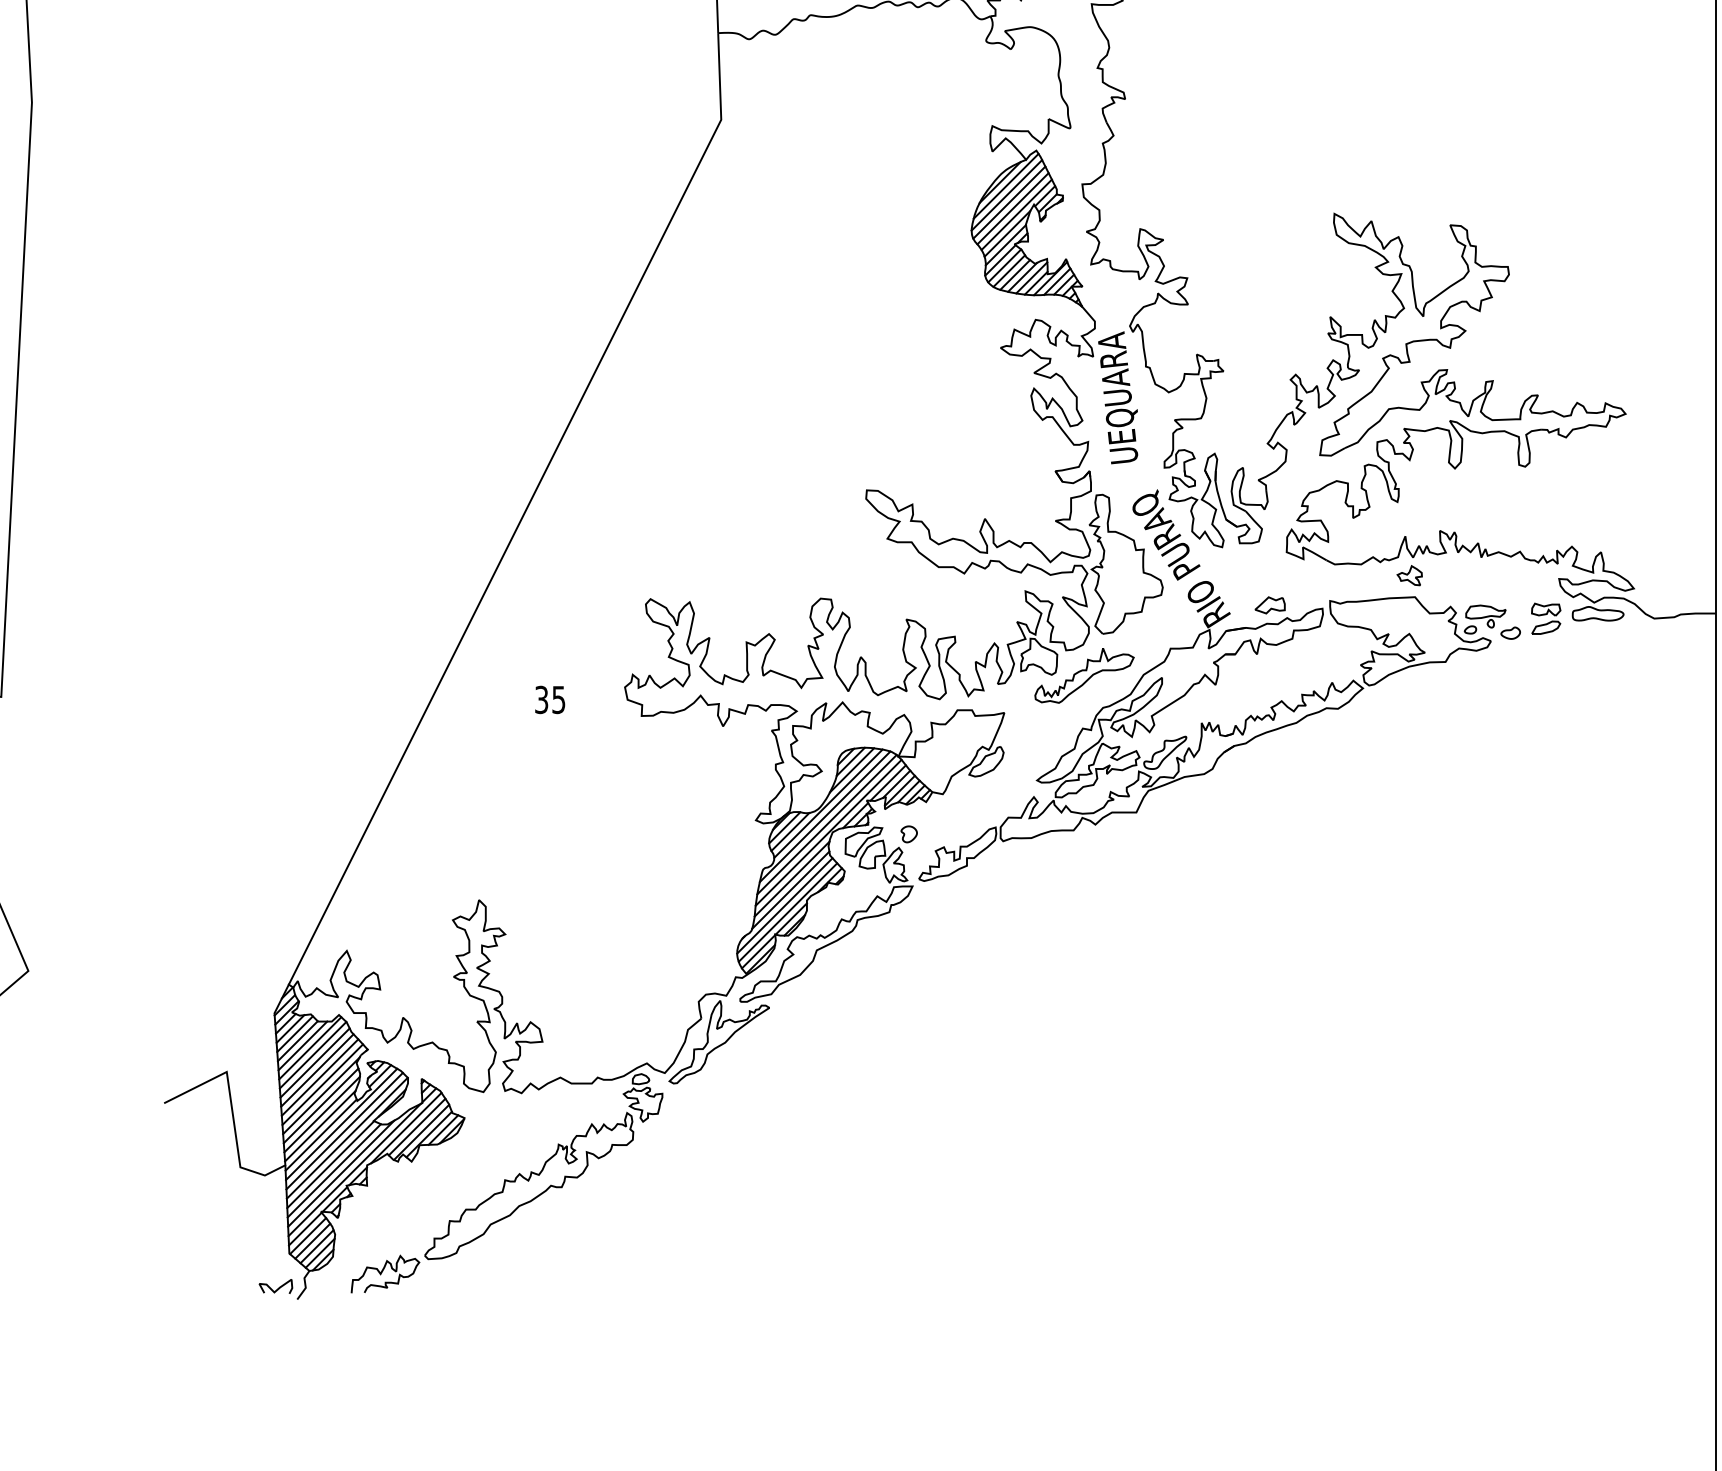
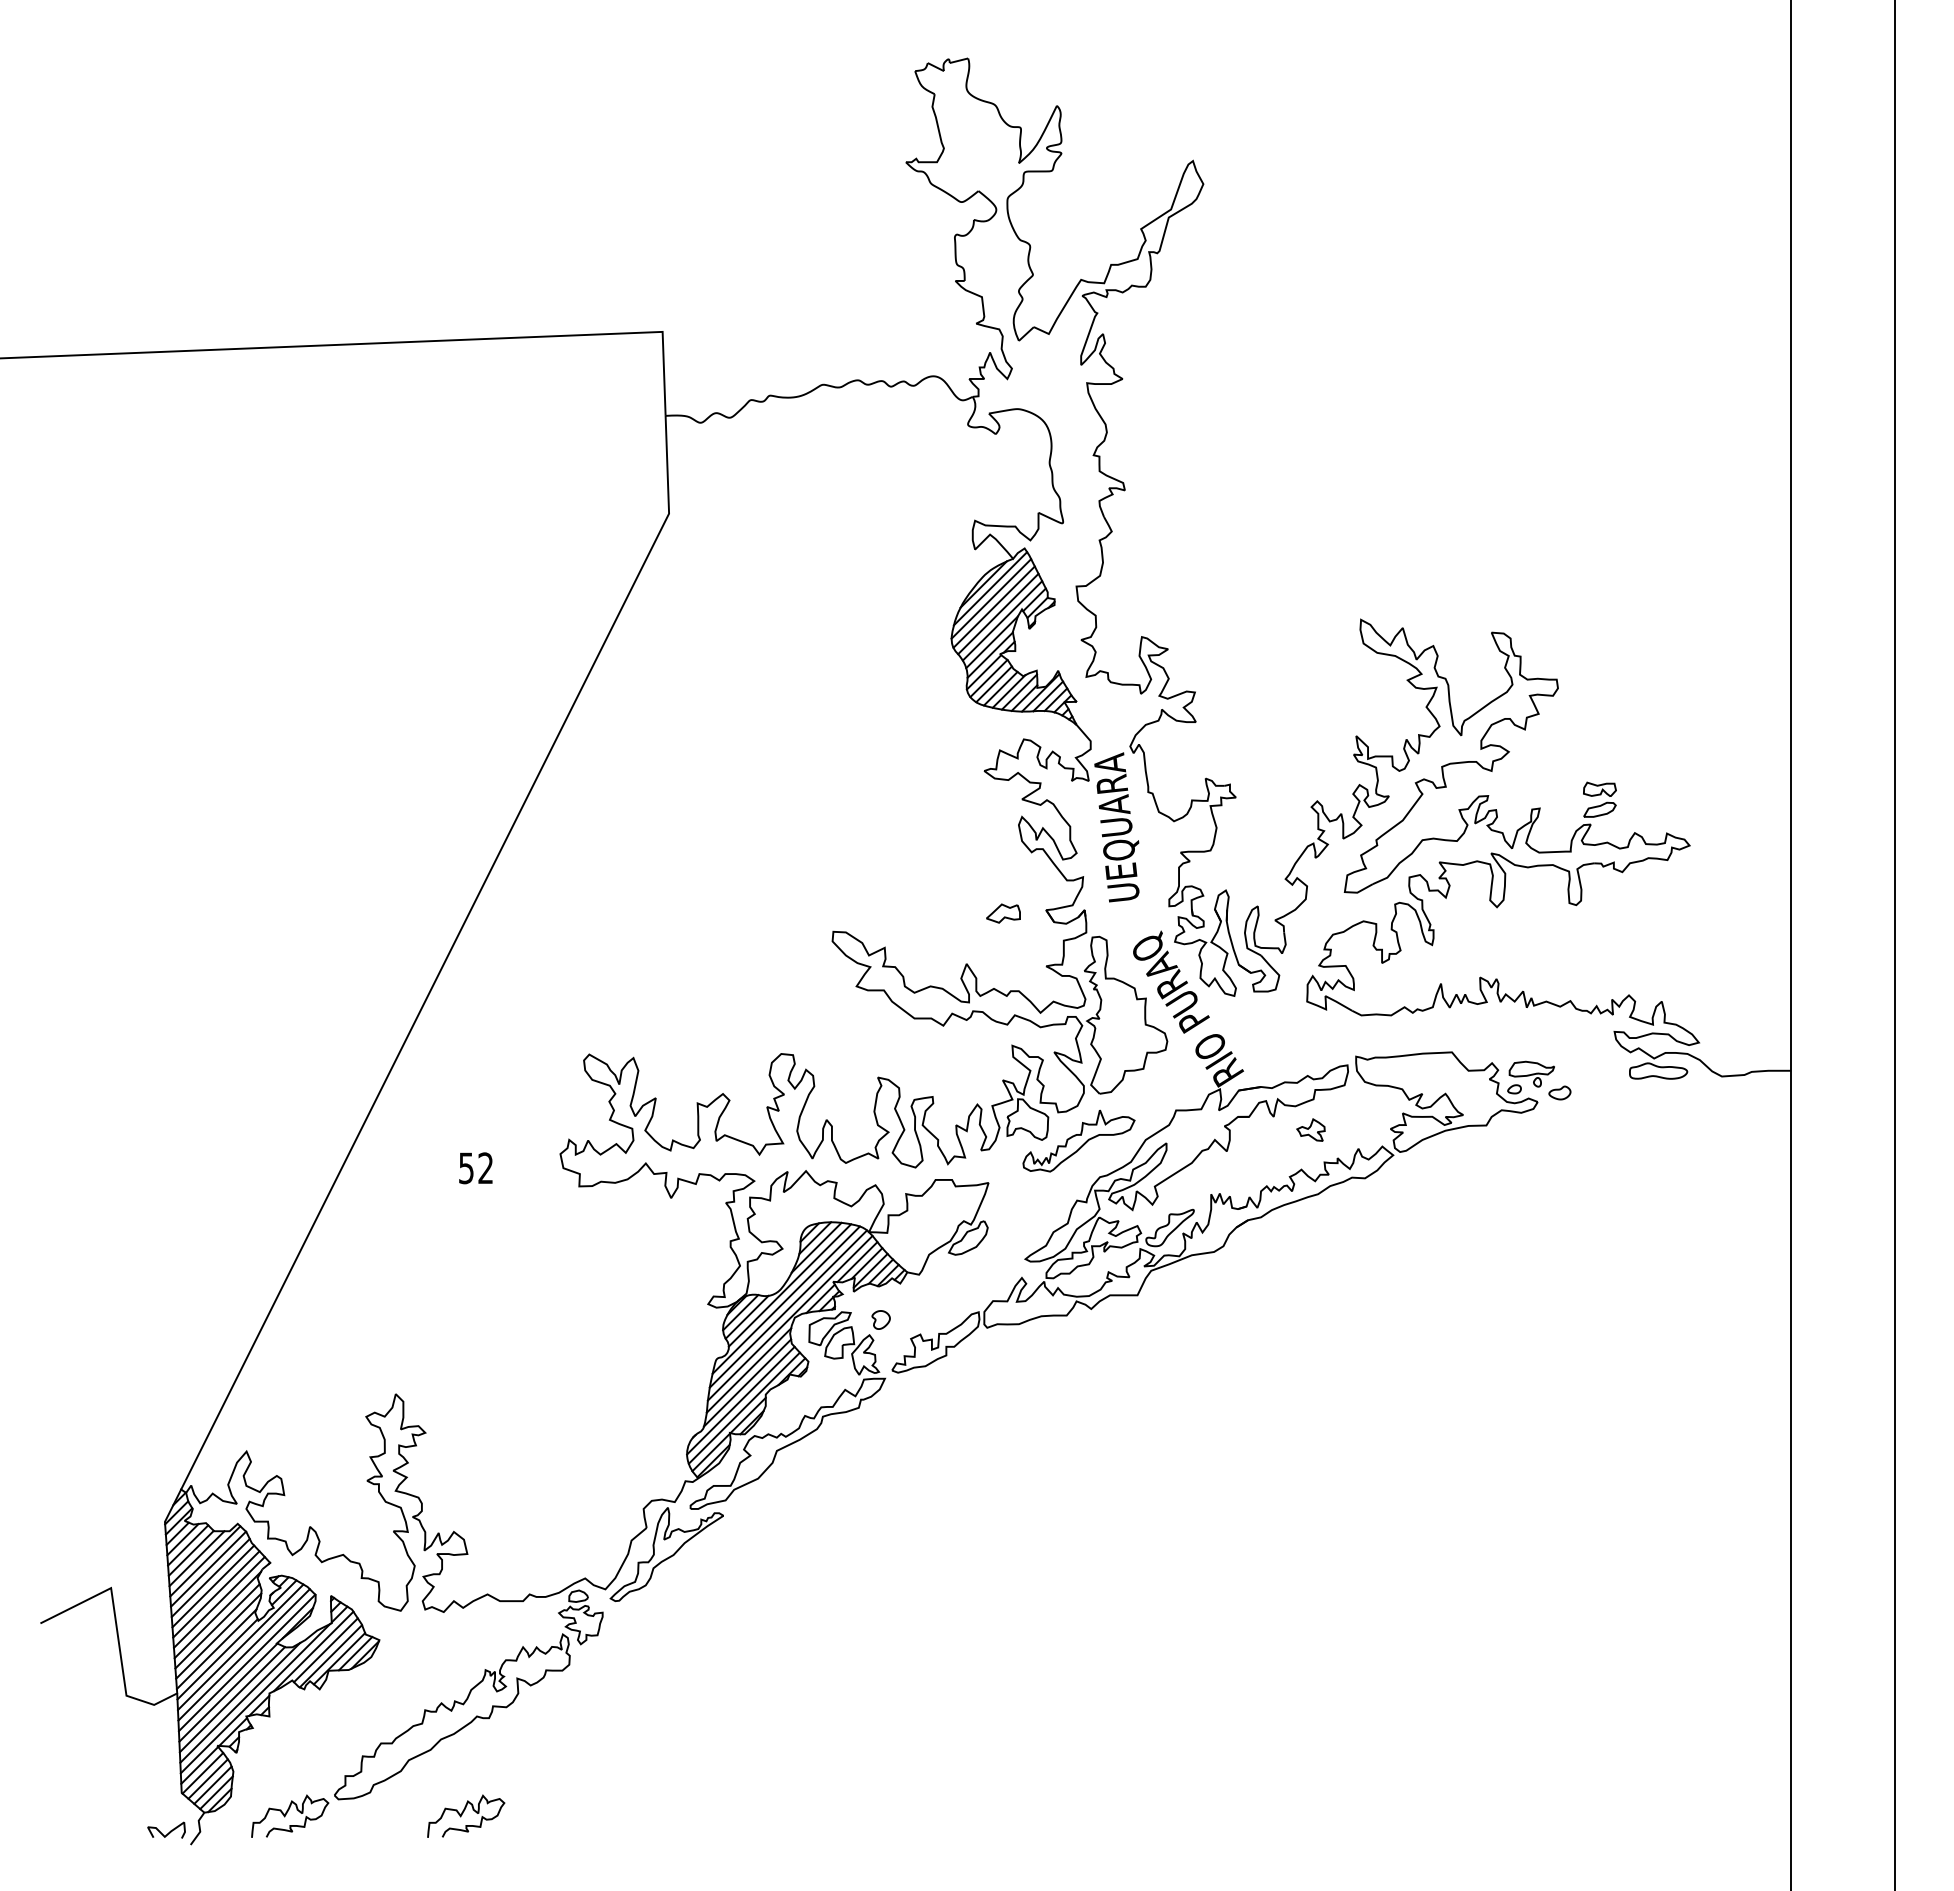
part: (1409, 575) -> (1310, 1129), moved
part: (1270, 605) -> (1003, 913), moved
part: (1545, 618) -> (1599, 799), moved
text: (549, 700) -> (475, 1168), 35 -> 52
curve: (539, 1271) -> (463, 1813), added

